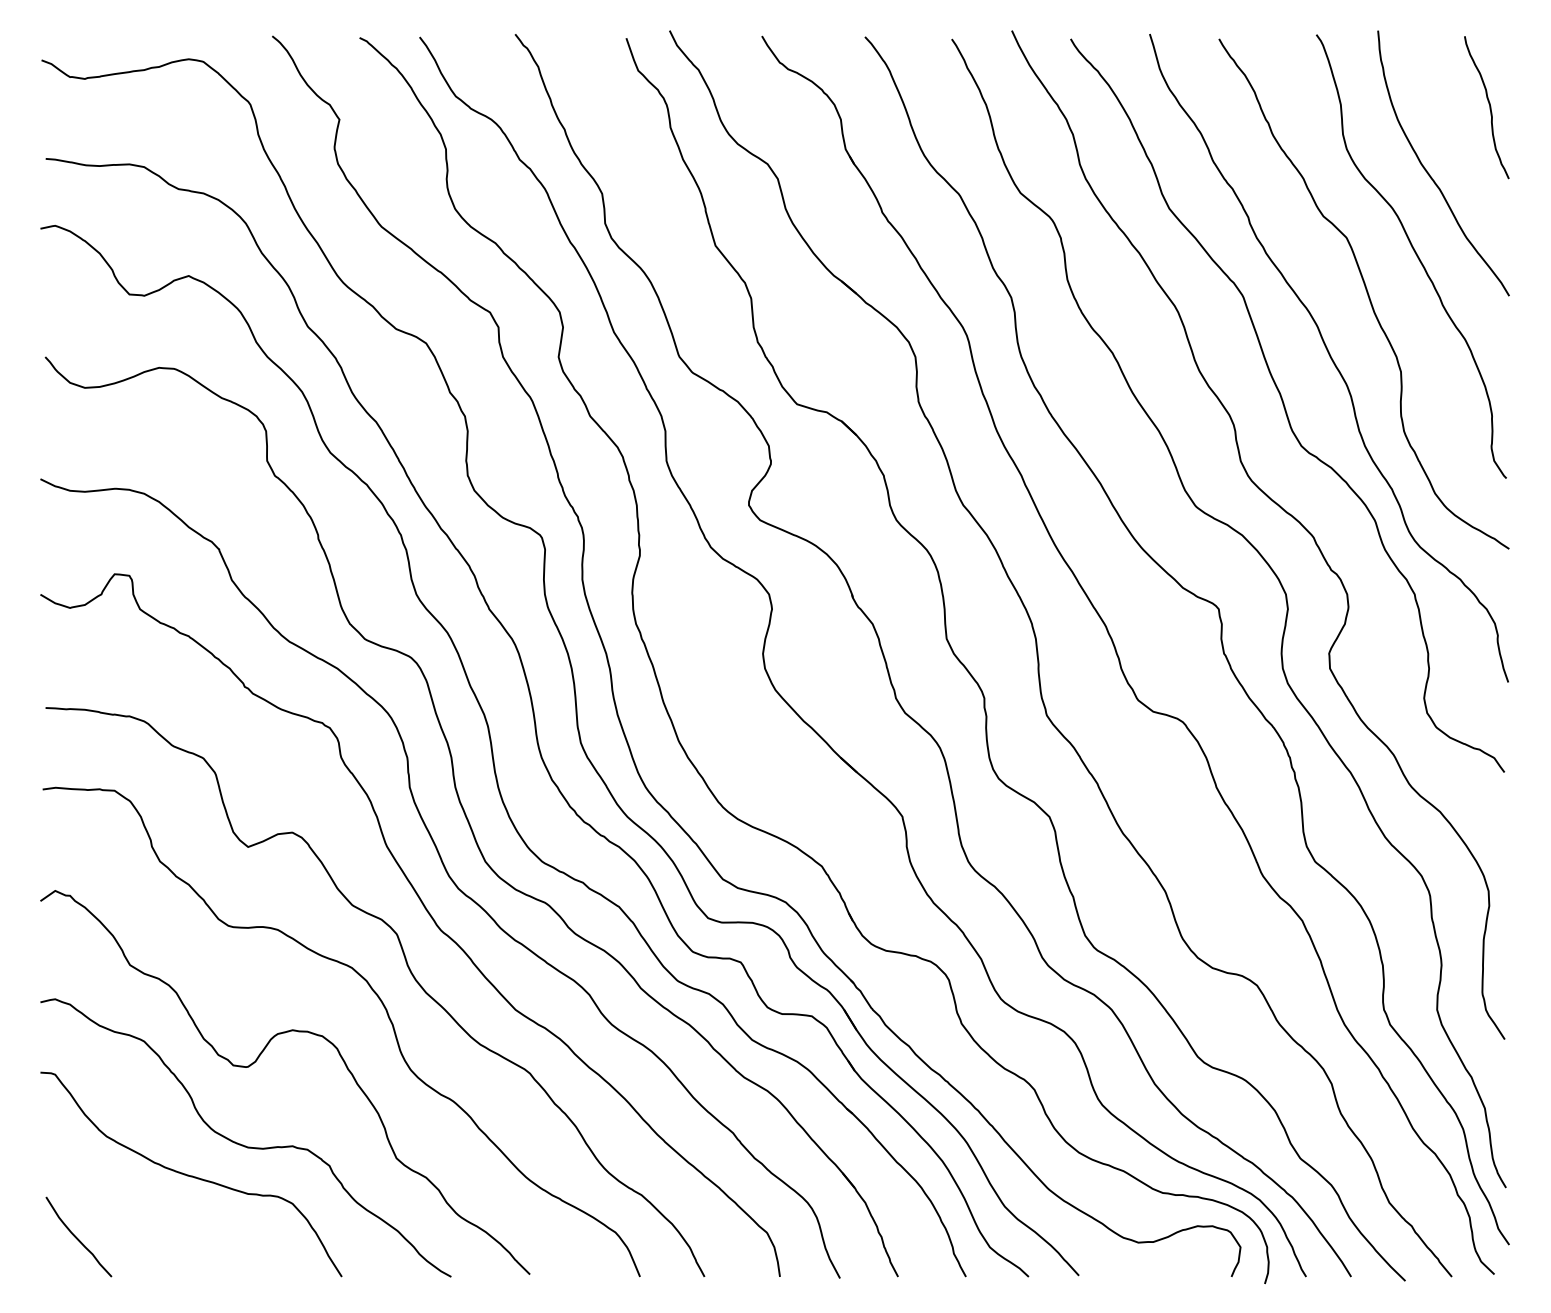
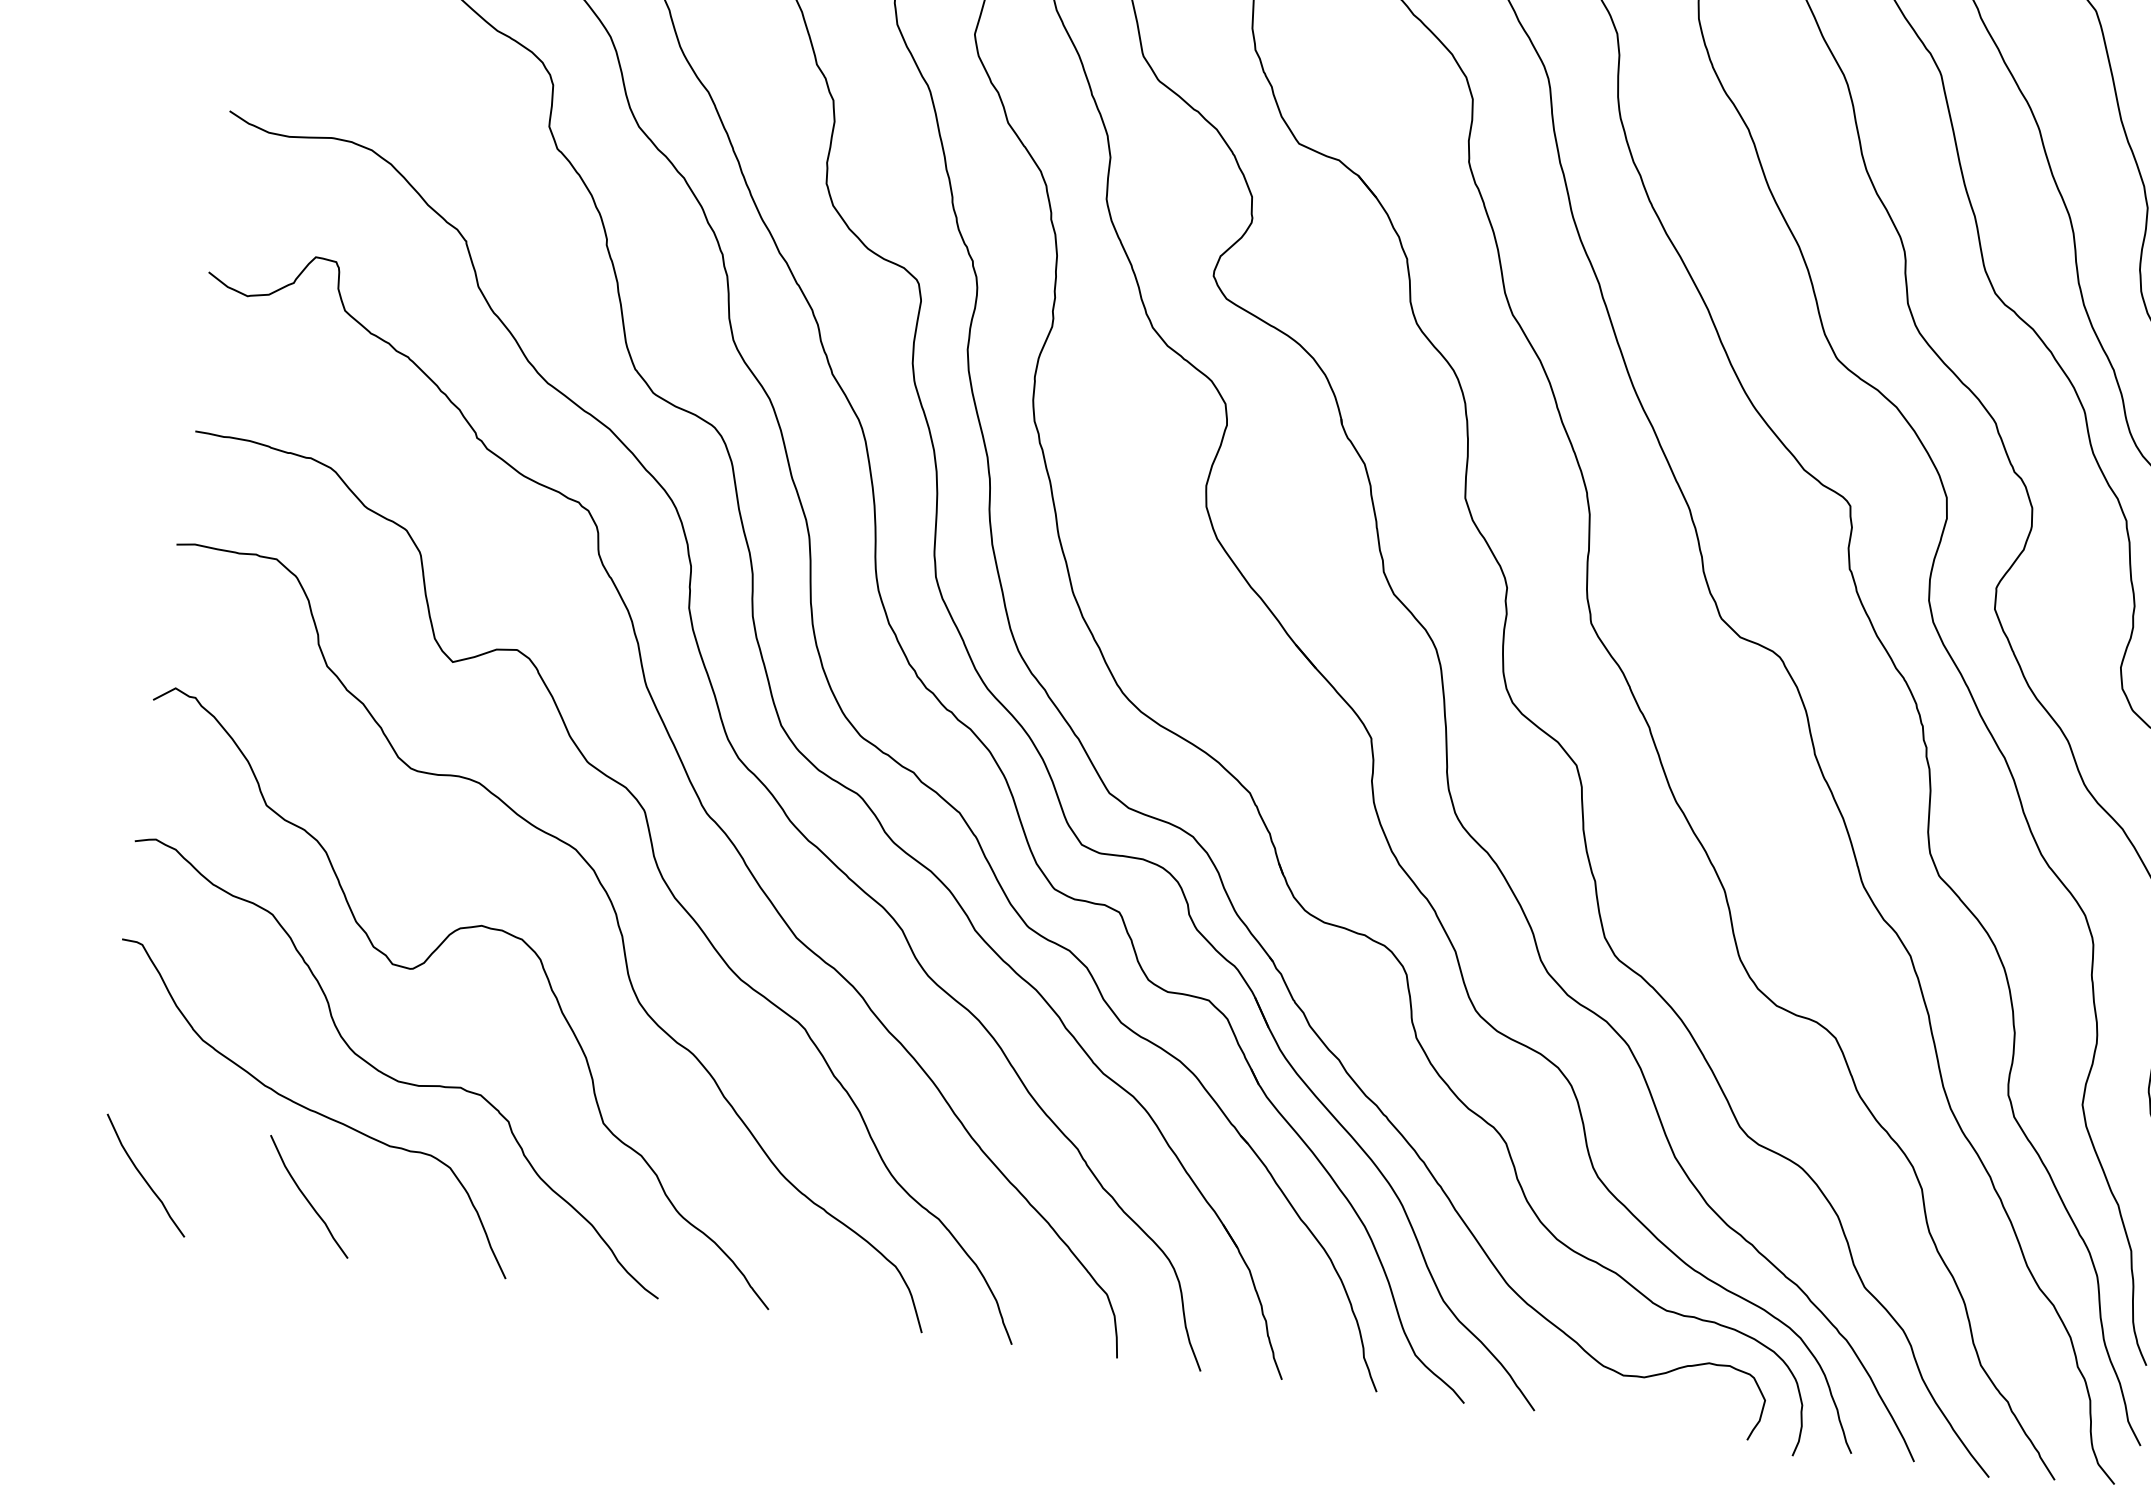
curve: (194, 1237) -> (307, 1197), added

